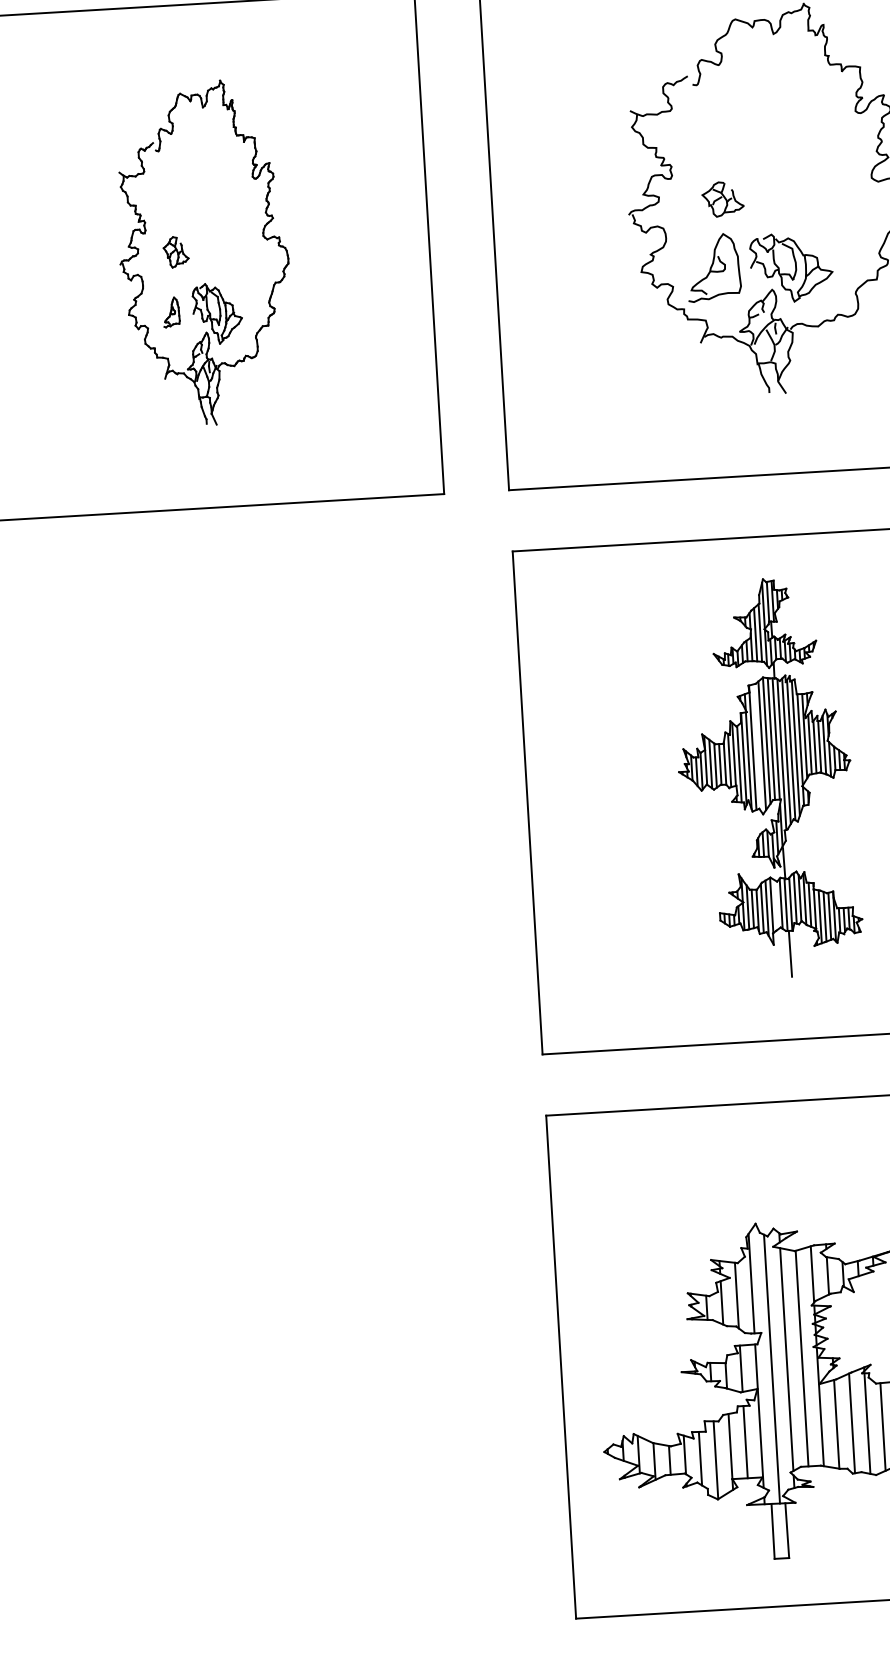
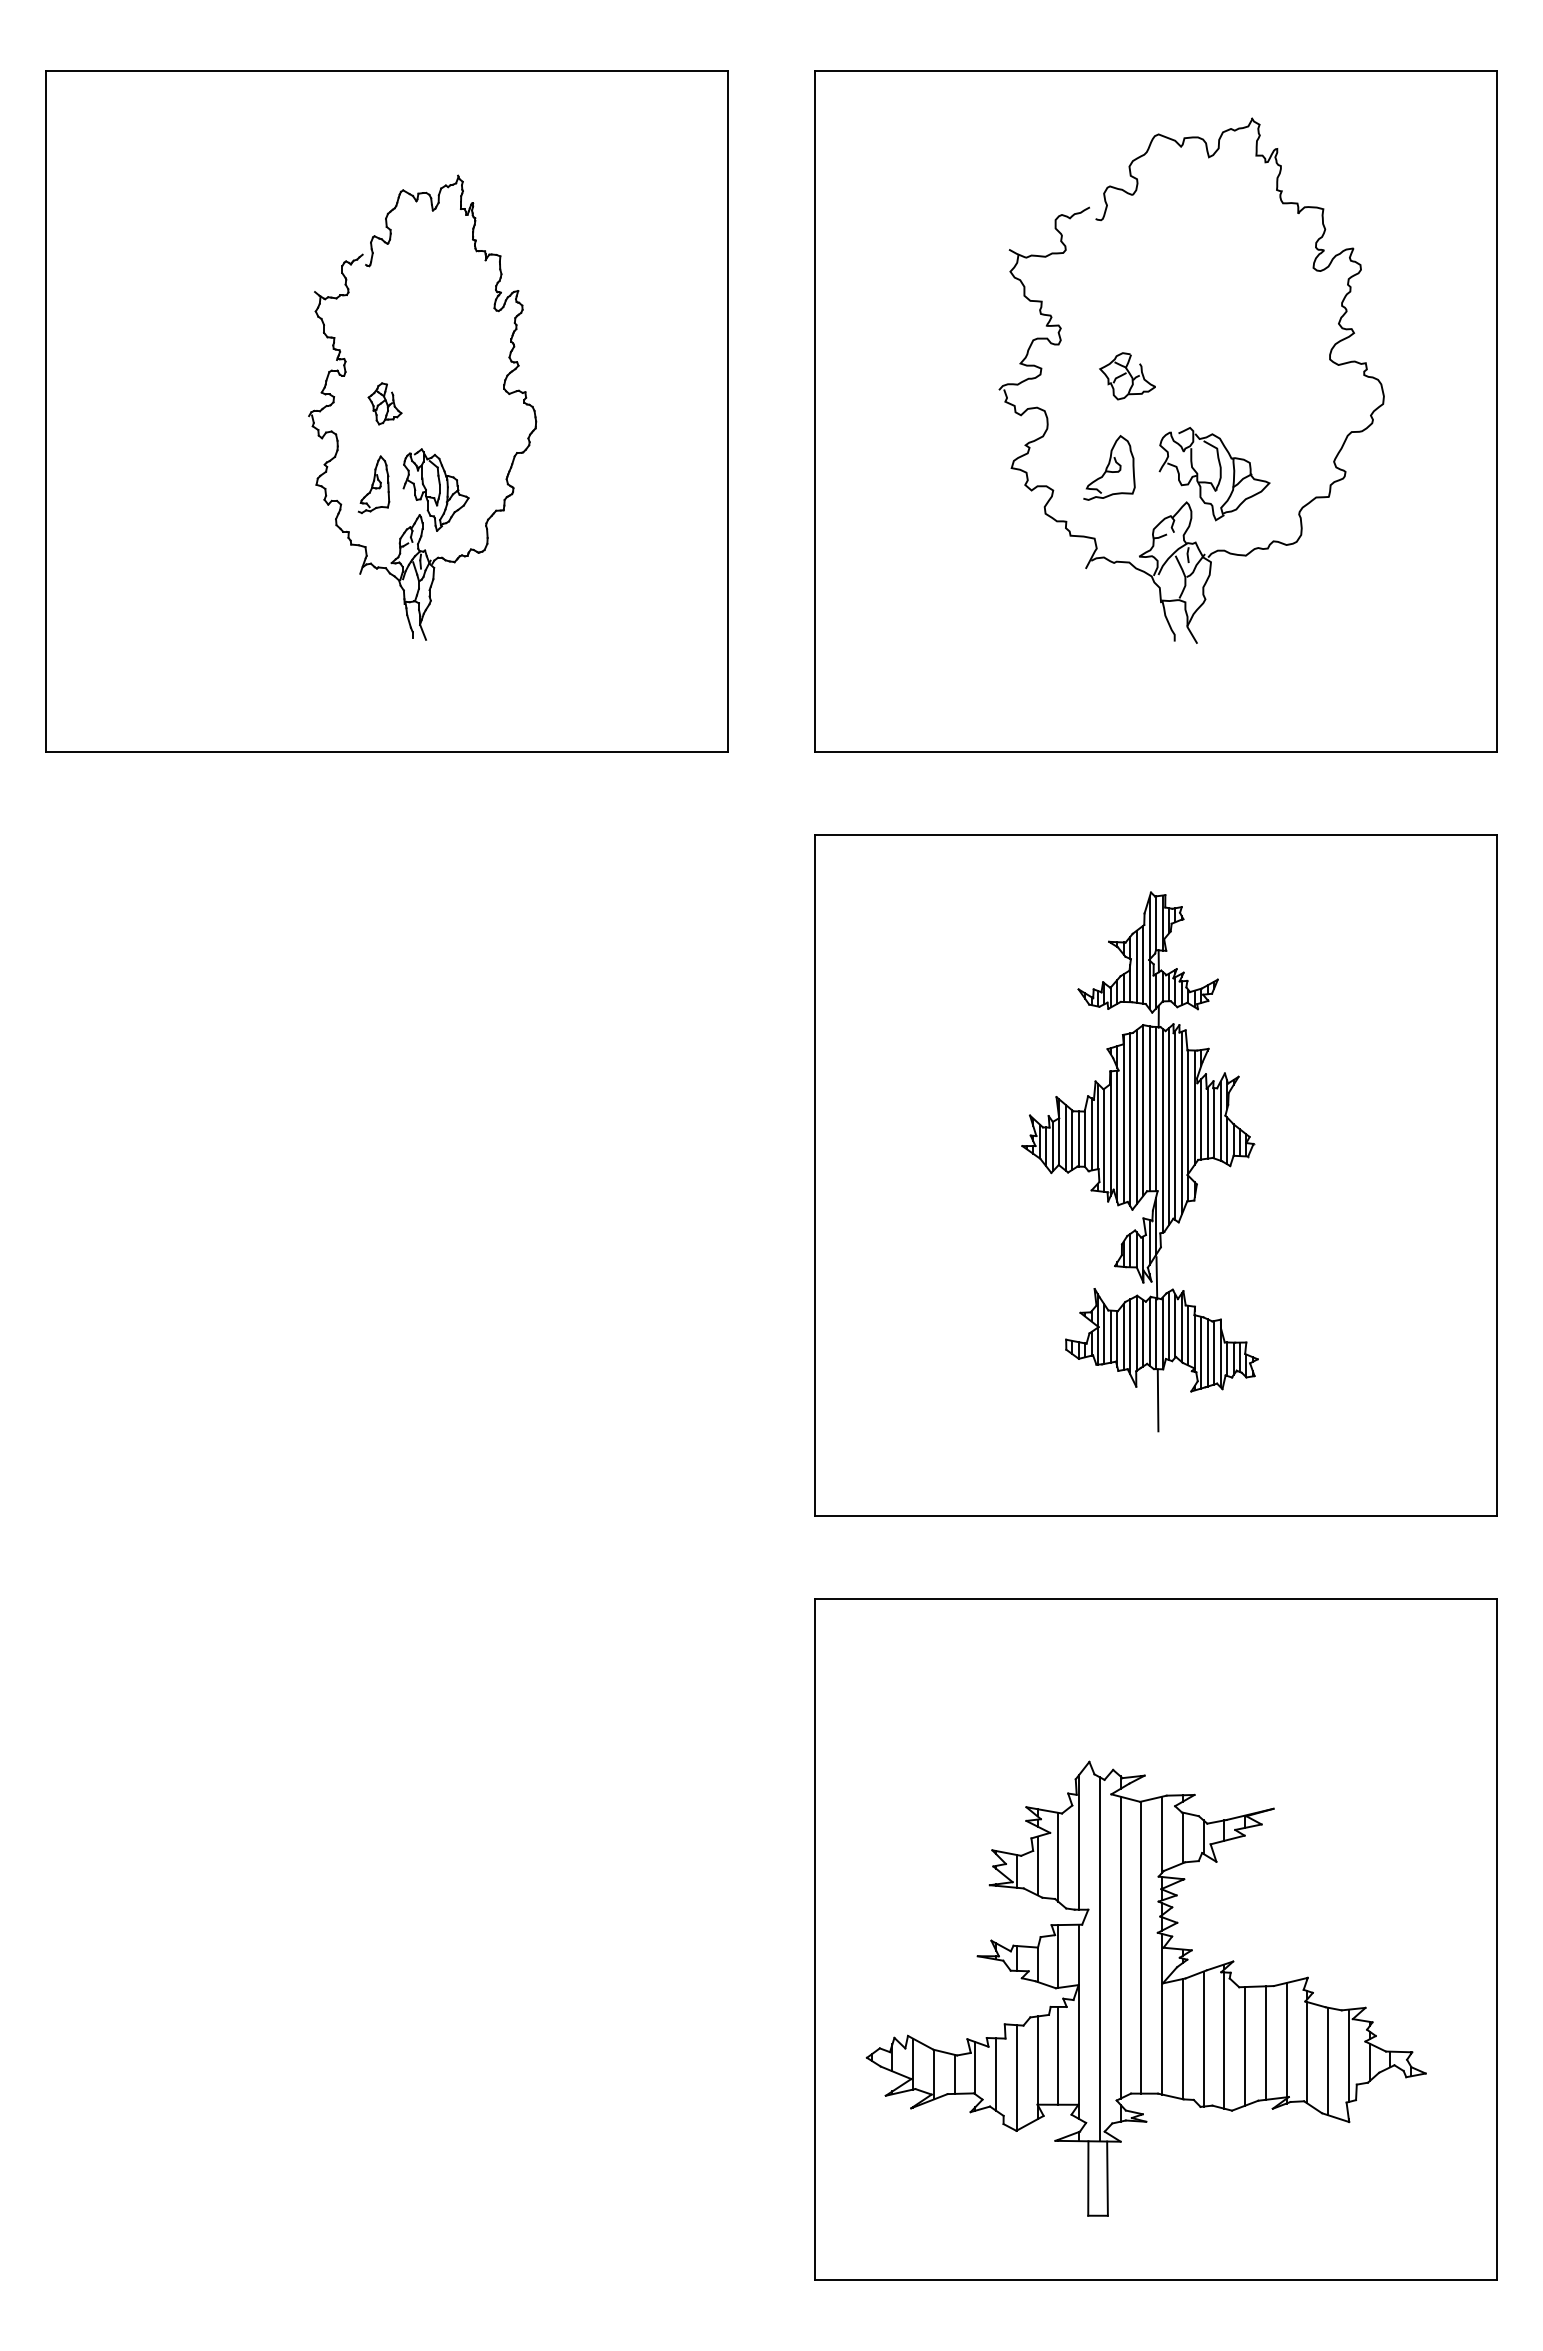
part: (713, 267) -> (1109, 467), size x0.71
part: (171, 312) -> (373, 484), size x1.43
line: (757, 747) -> (1130, 1119), added
line: (776, 904) -> (1143, 1332), added

